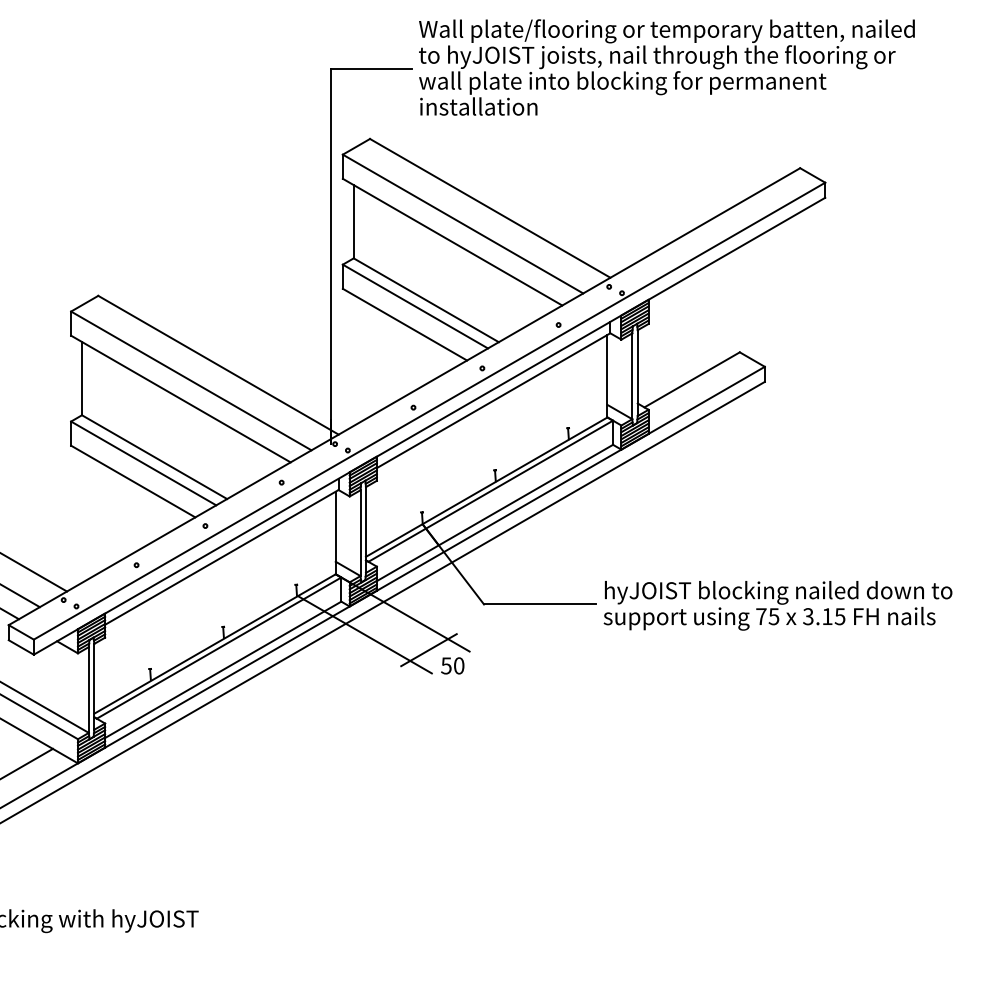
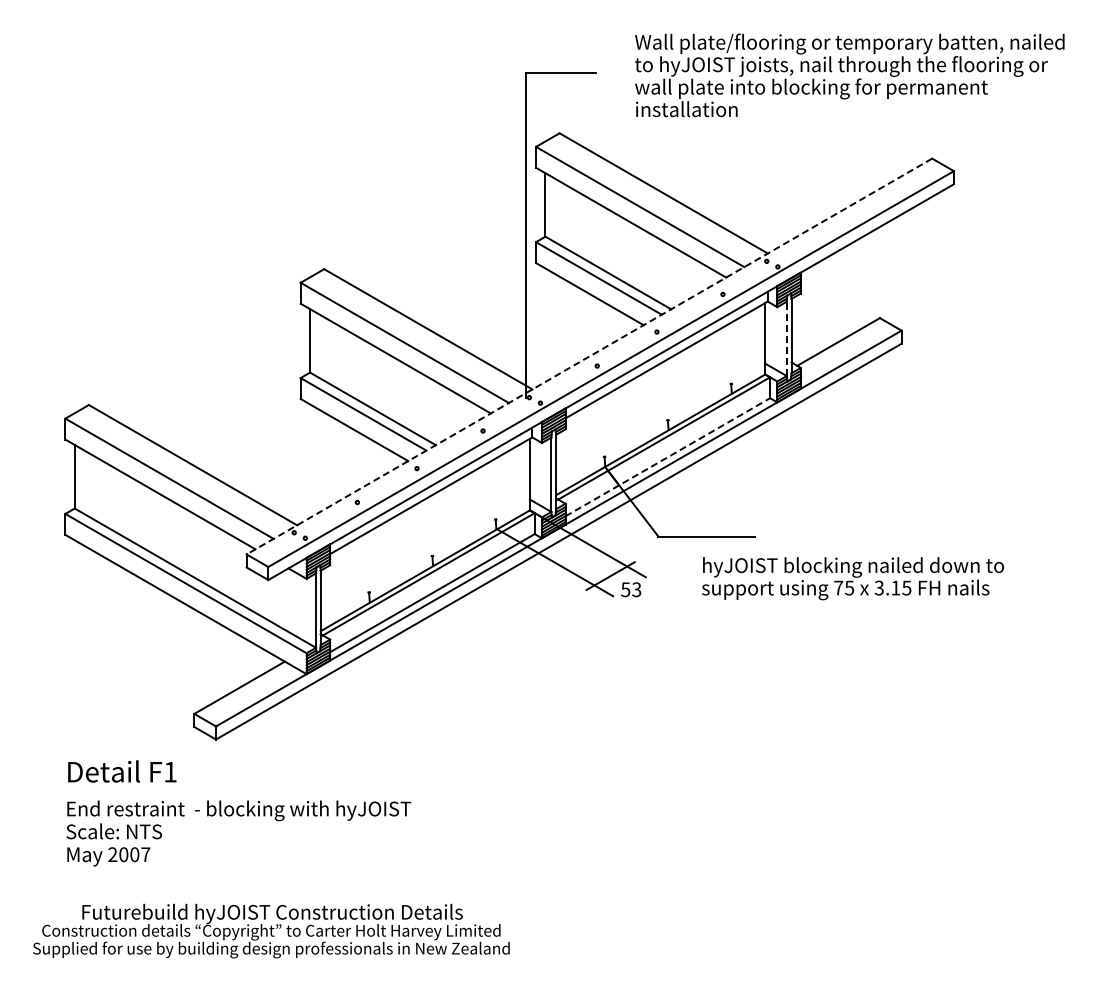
text: (666, 67) -> (849, 75), moved
line: (631, 375) -> (786, 338), solid -> dashed
line: (404, 396) -> (589, 356), solid -> dashed
line: (495, 513) -> (668, 457), solid -> dashed
text: (777, 605) -> (852, 578), moved
text: (458, 665) -> (636, 589), 50 -> 53

